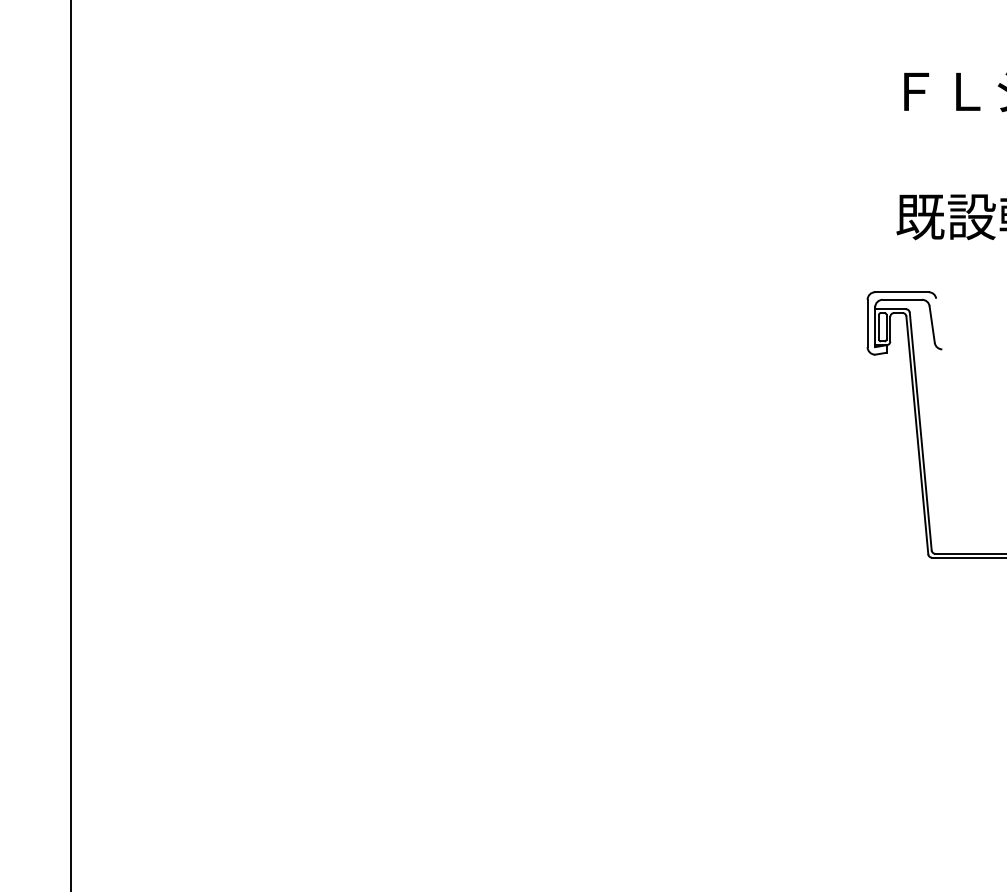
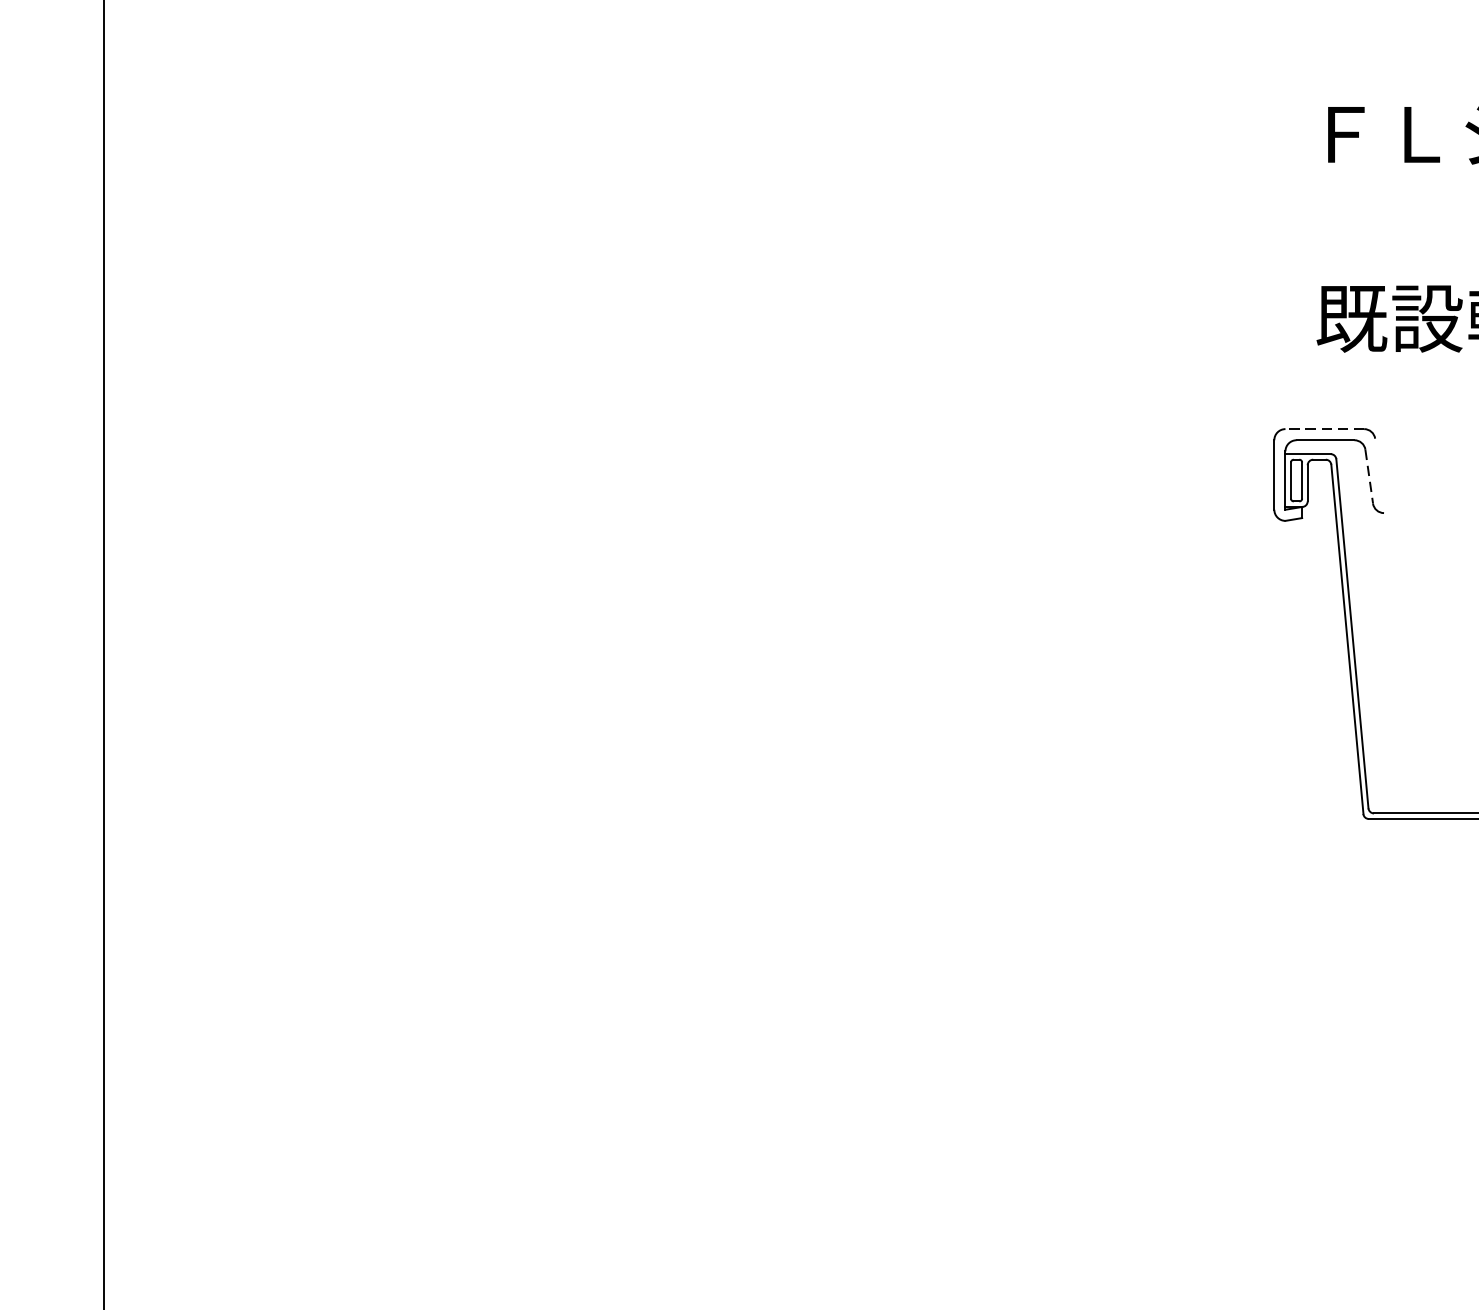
line: (901, 292) -> (1324, 429), solid -> dashed
line: (932, 325) -> (1369, 477), solid -> dashed

